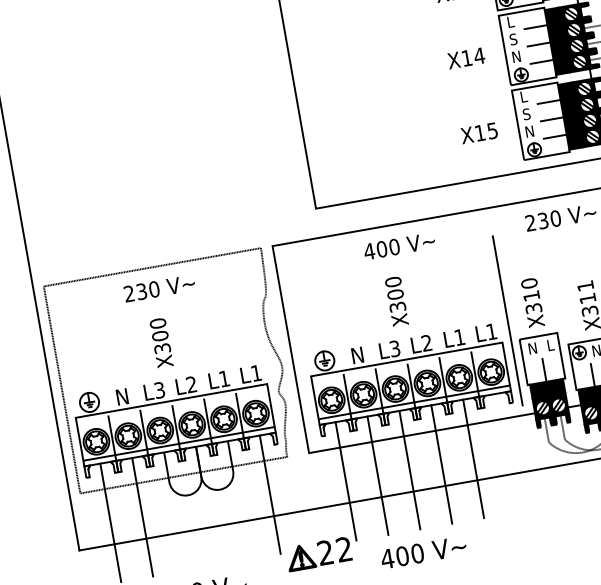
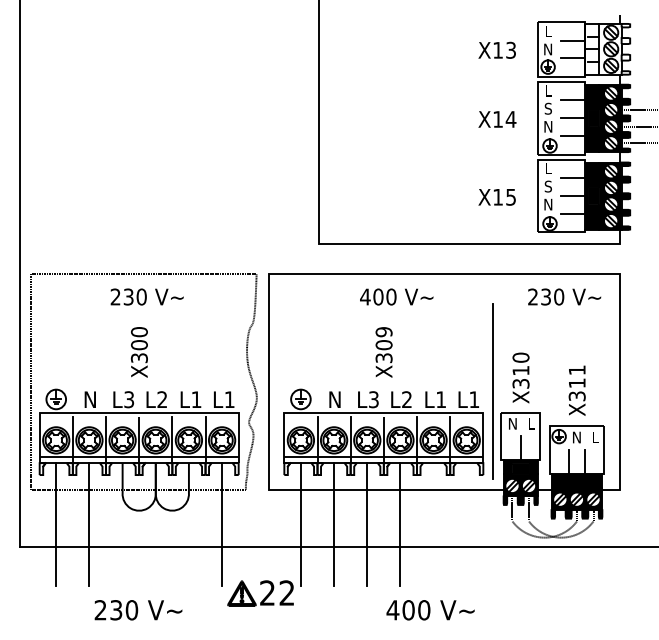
text: (392, 282) -> (383, 332), X300 -> X309
line: (473, 458) -> (433, 524), removed
text: (423, 552) -> (430, 610), moved

